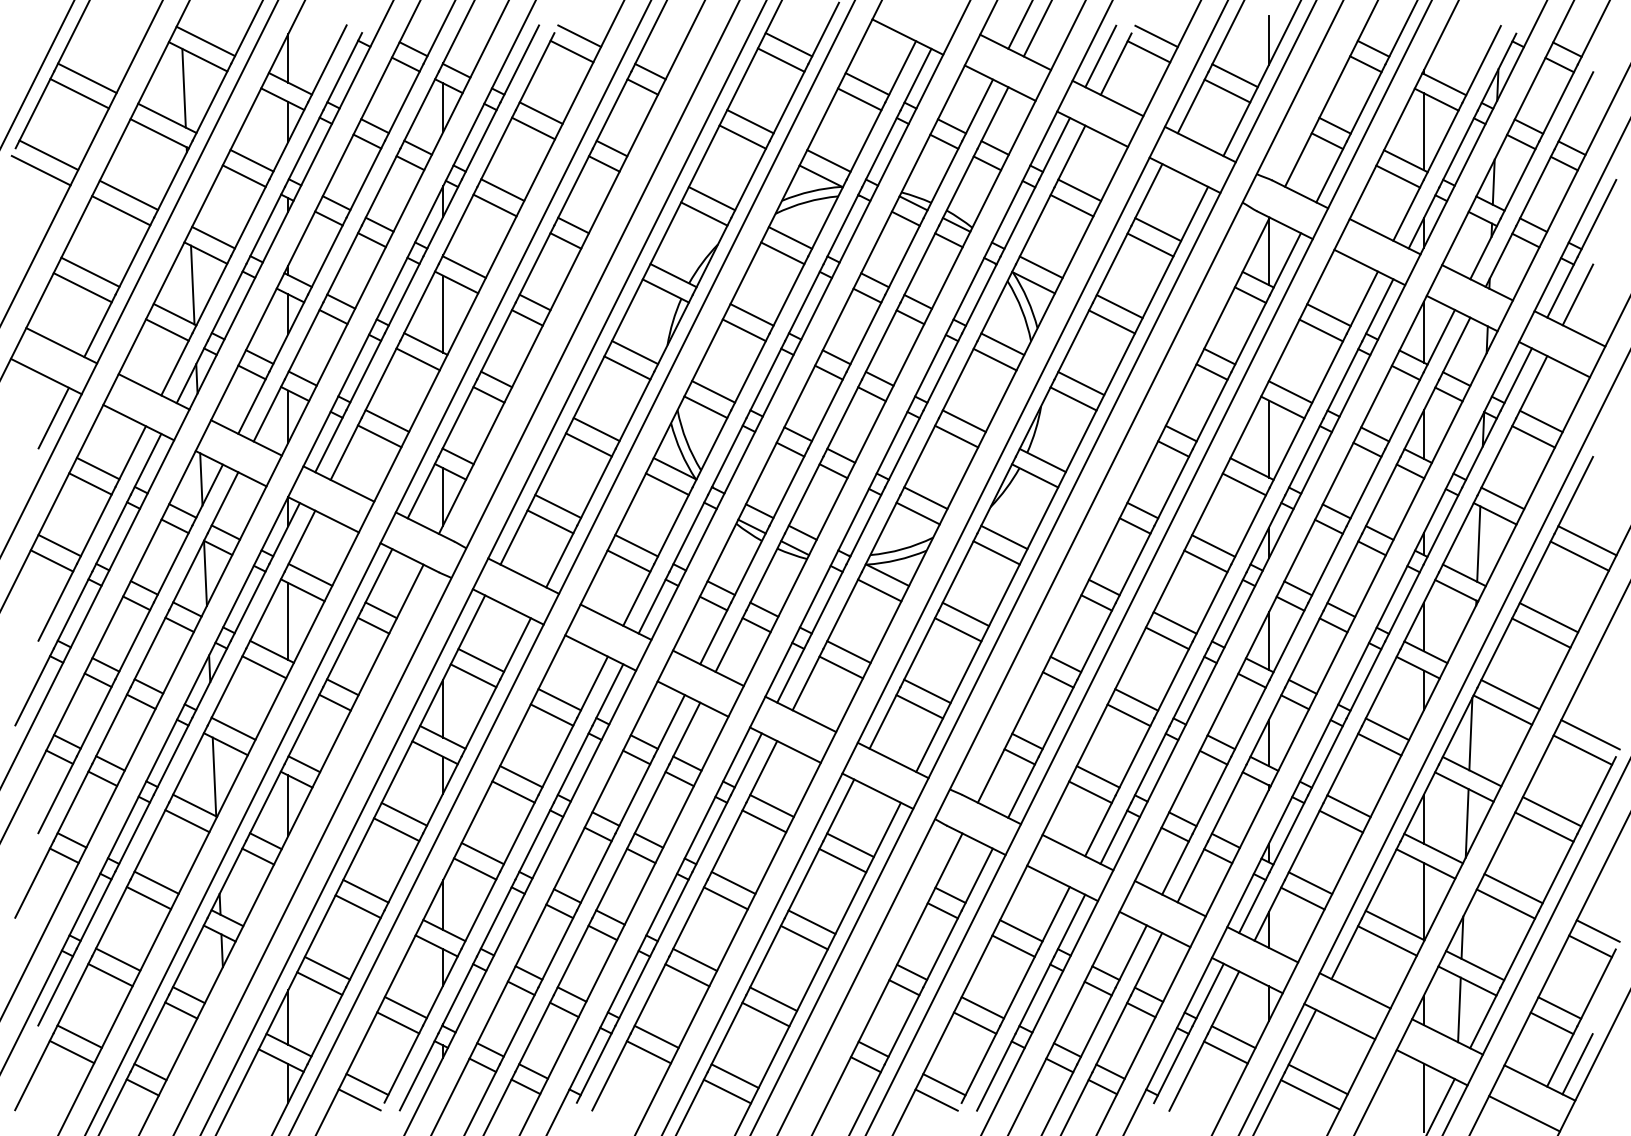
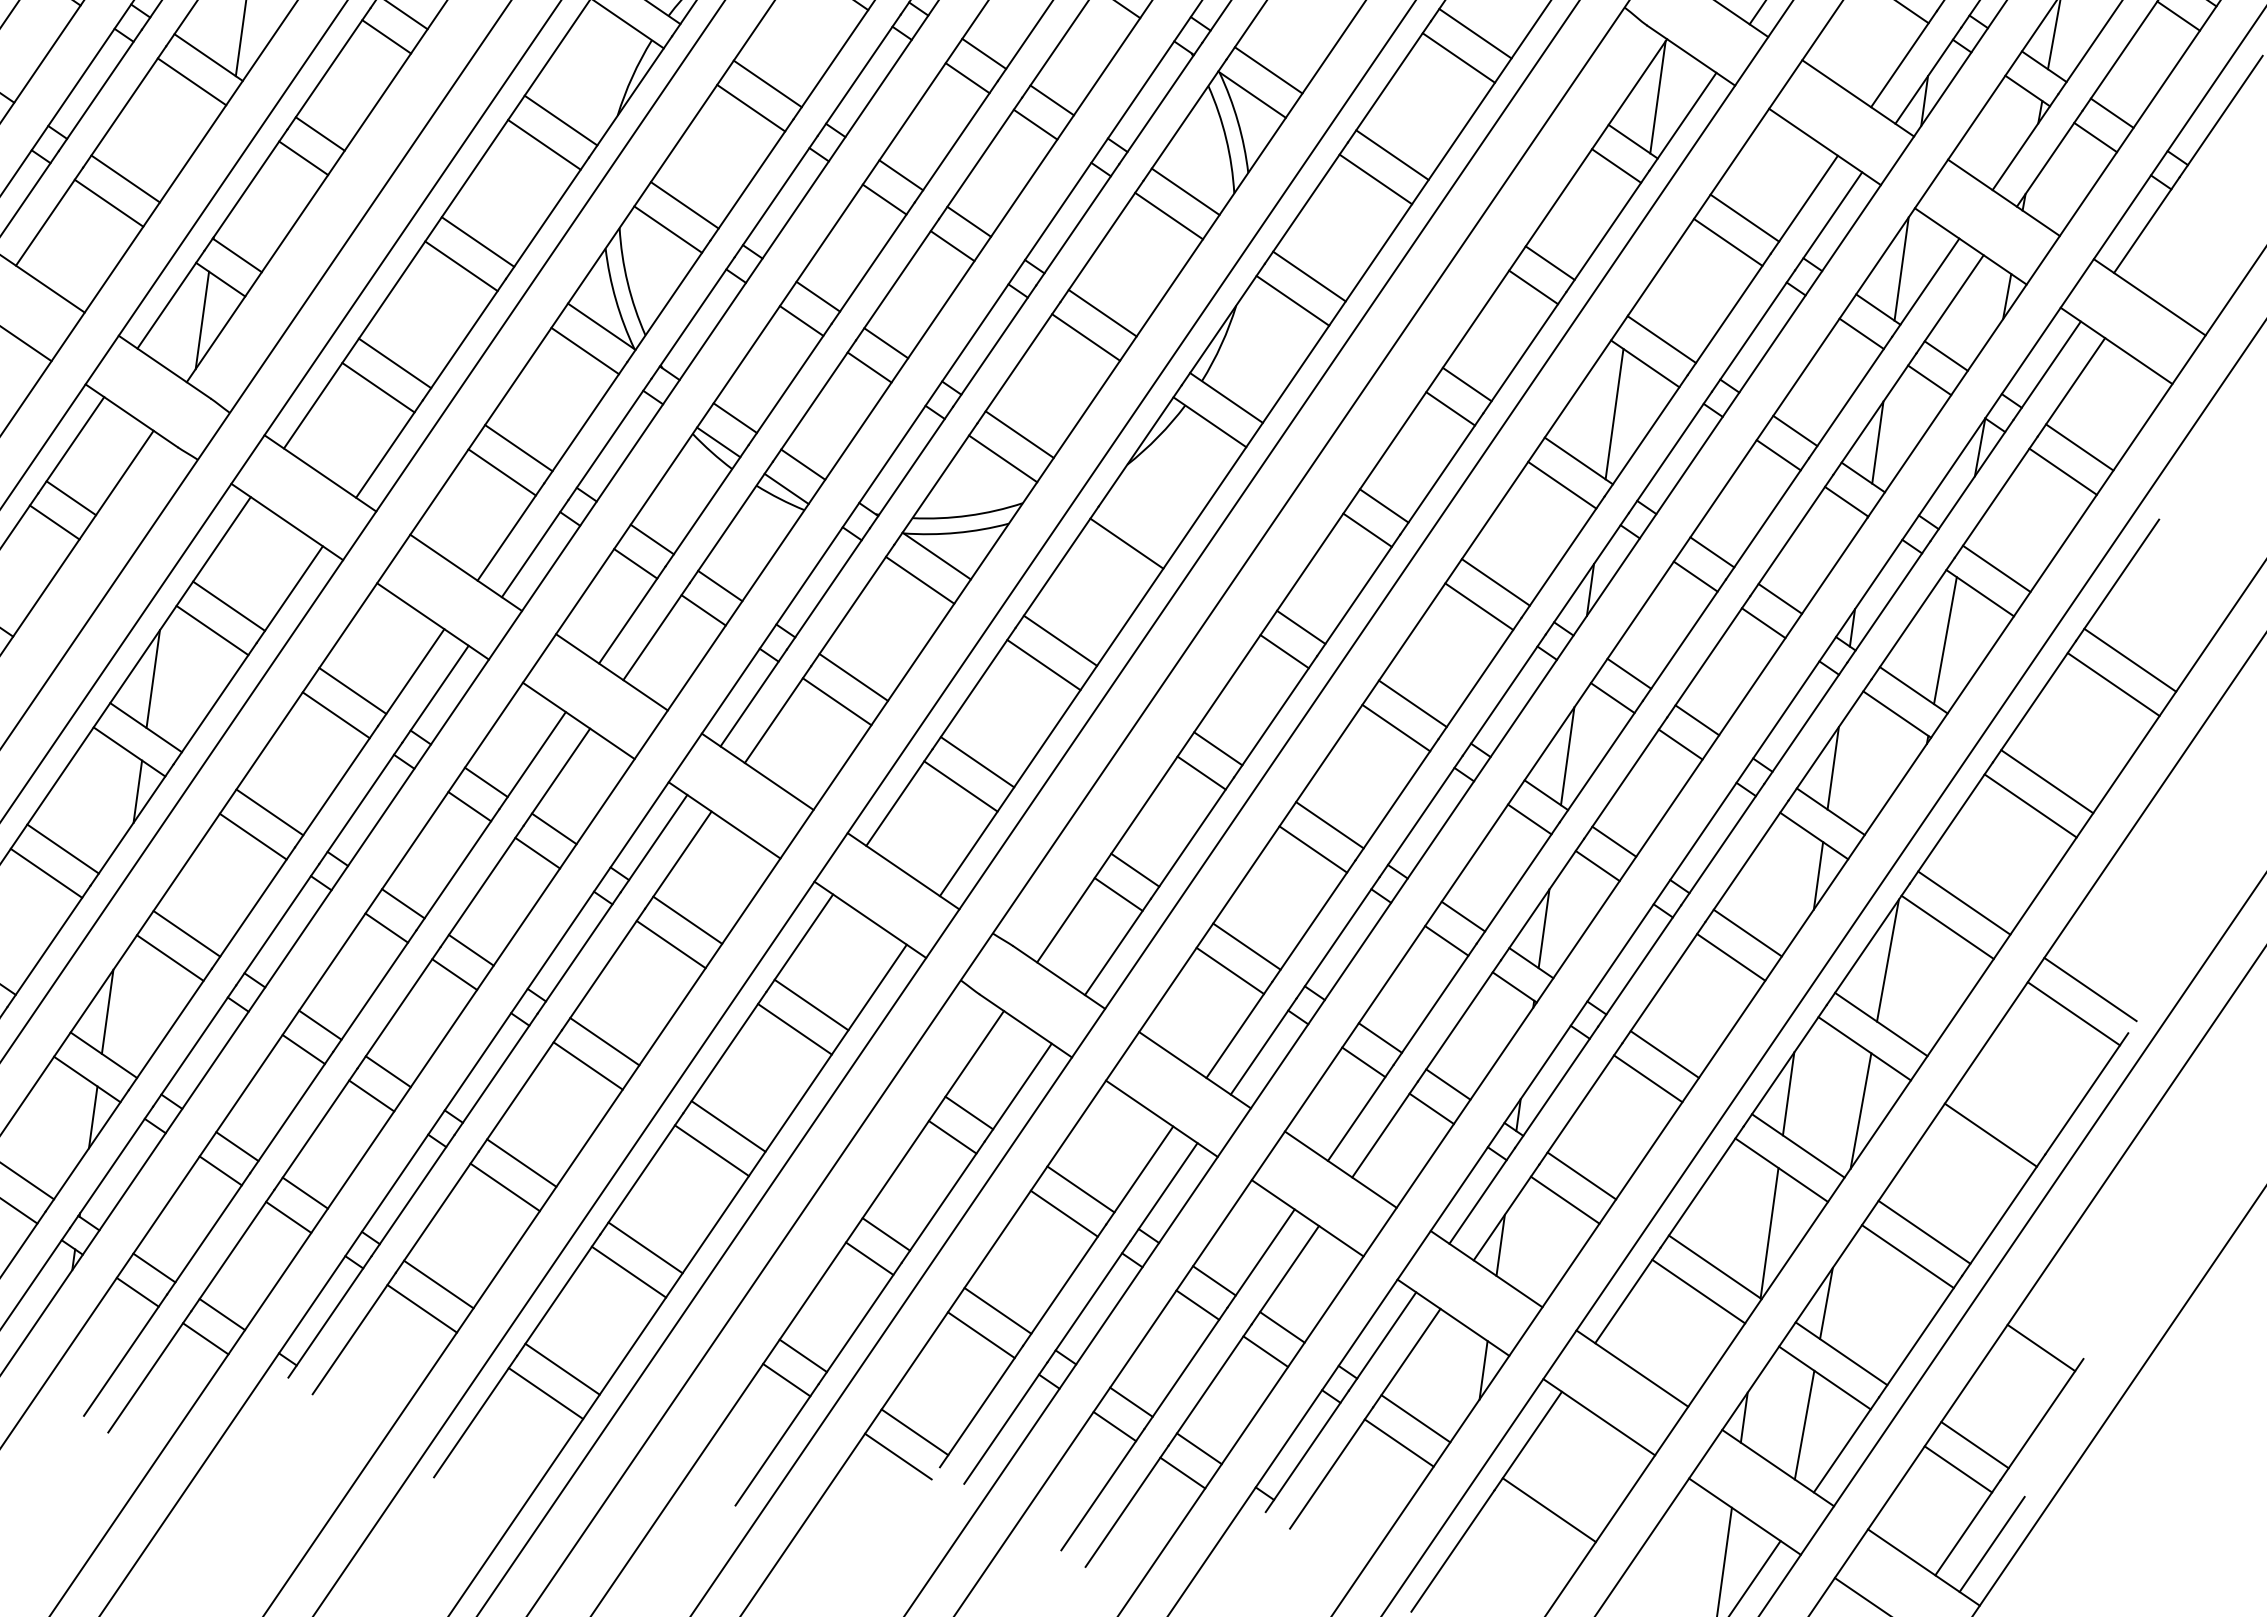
line: (1577, 294) -> (2170, 240), removed
line: (1004, 537) -> (1143, 519), removed
line: (1551, 811) -> (2006, 1110), removed
line: (1597, 930) -> (2056, 1322), removed
line: (1310, 1094) -> (1532, 1533), removed

